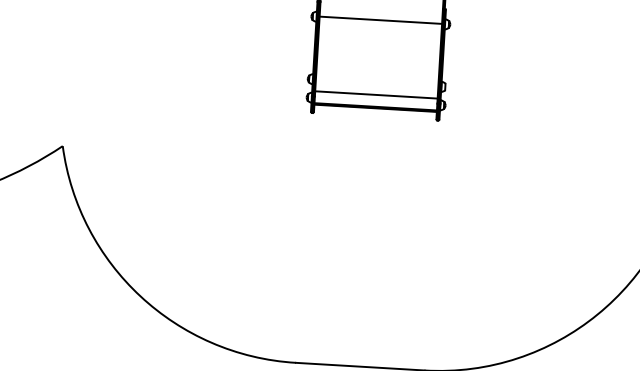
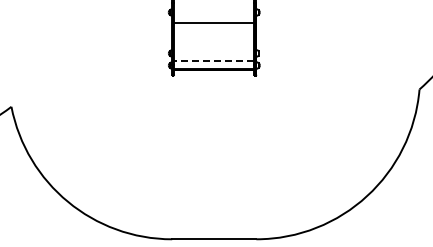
line: (381, 20) -> (214, 23), moved
line: (375, 95) -> (213, 61), solid -> dashed

